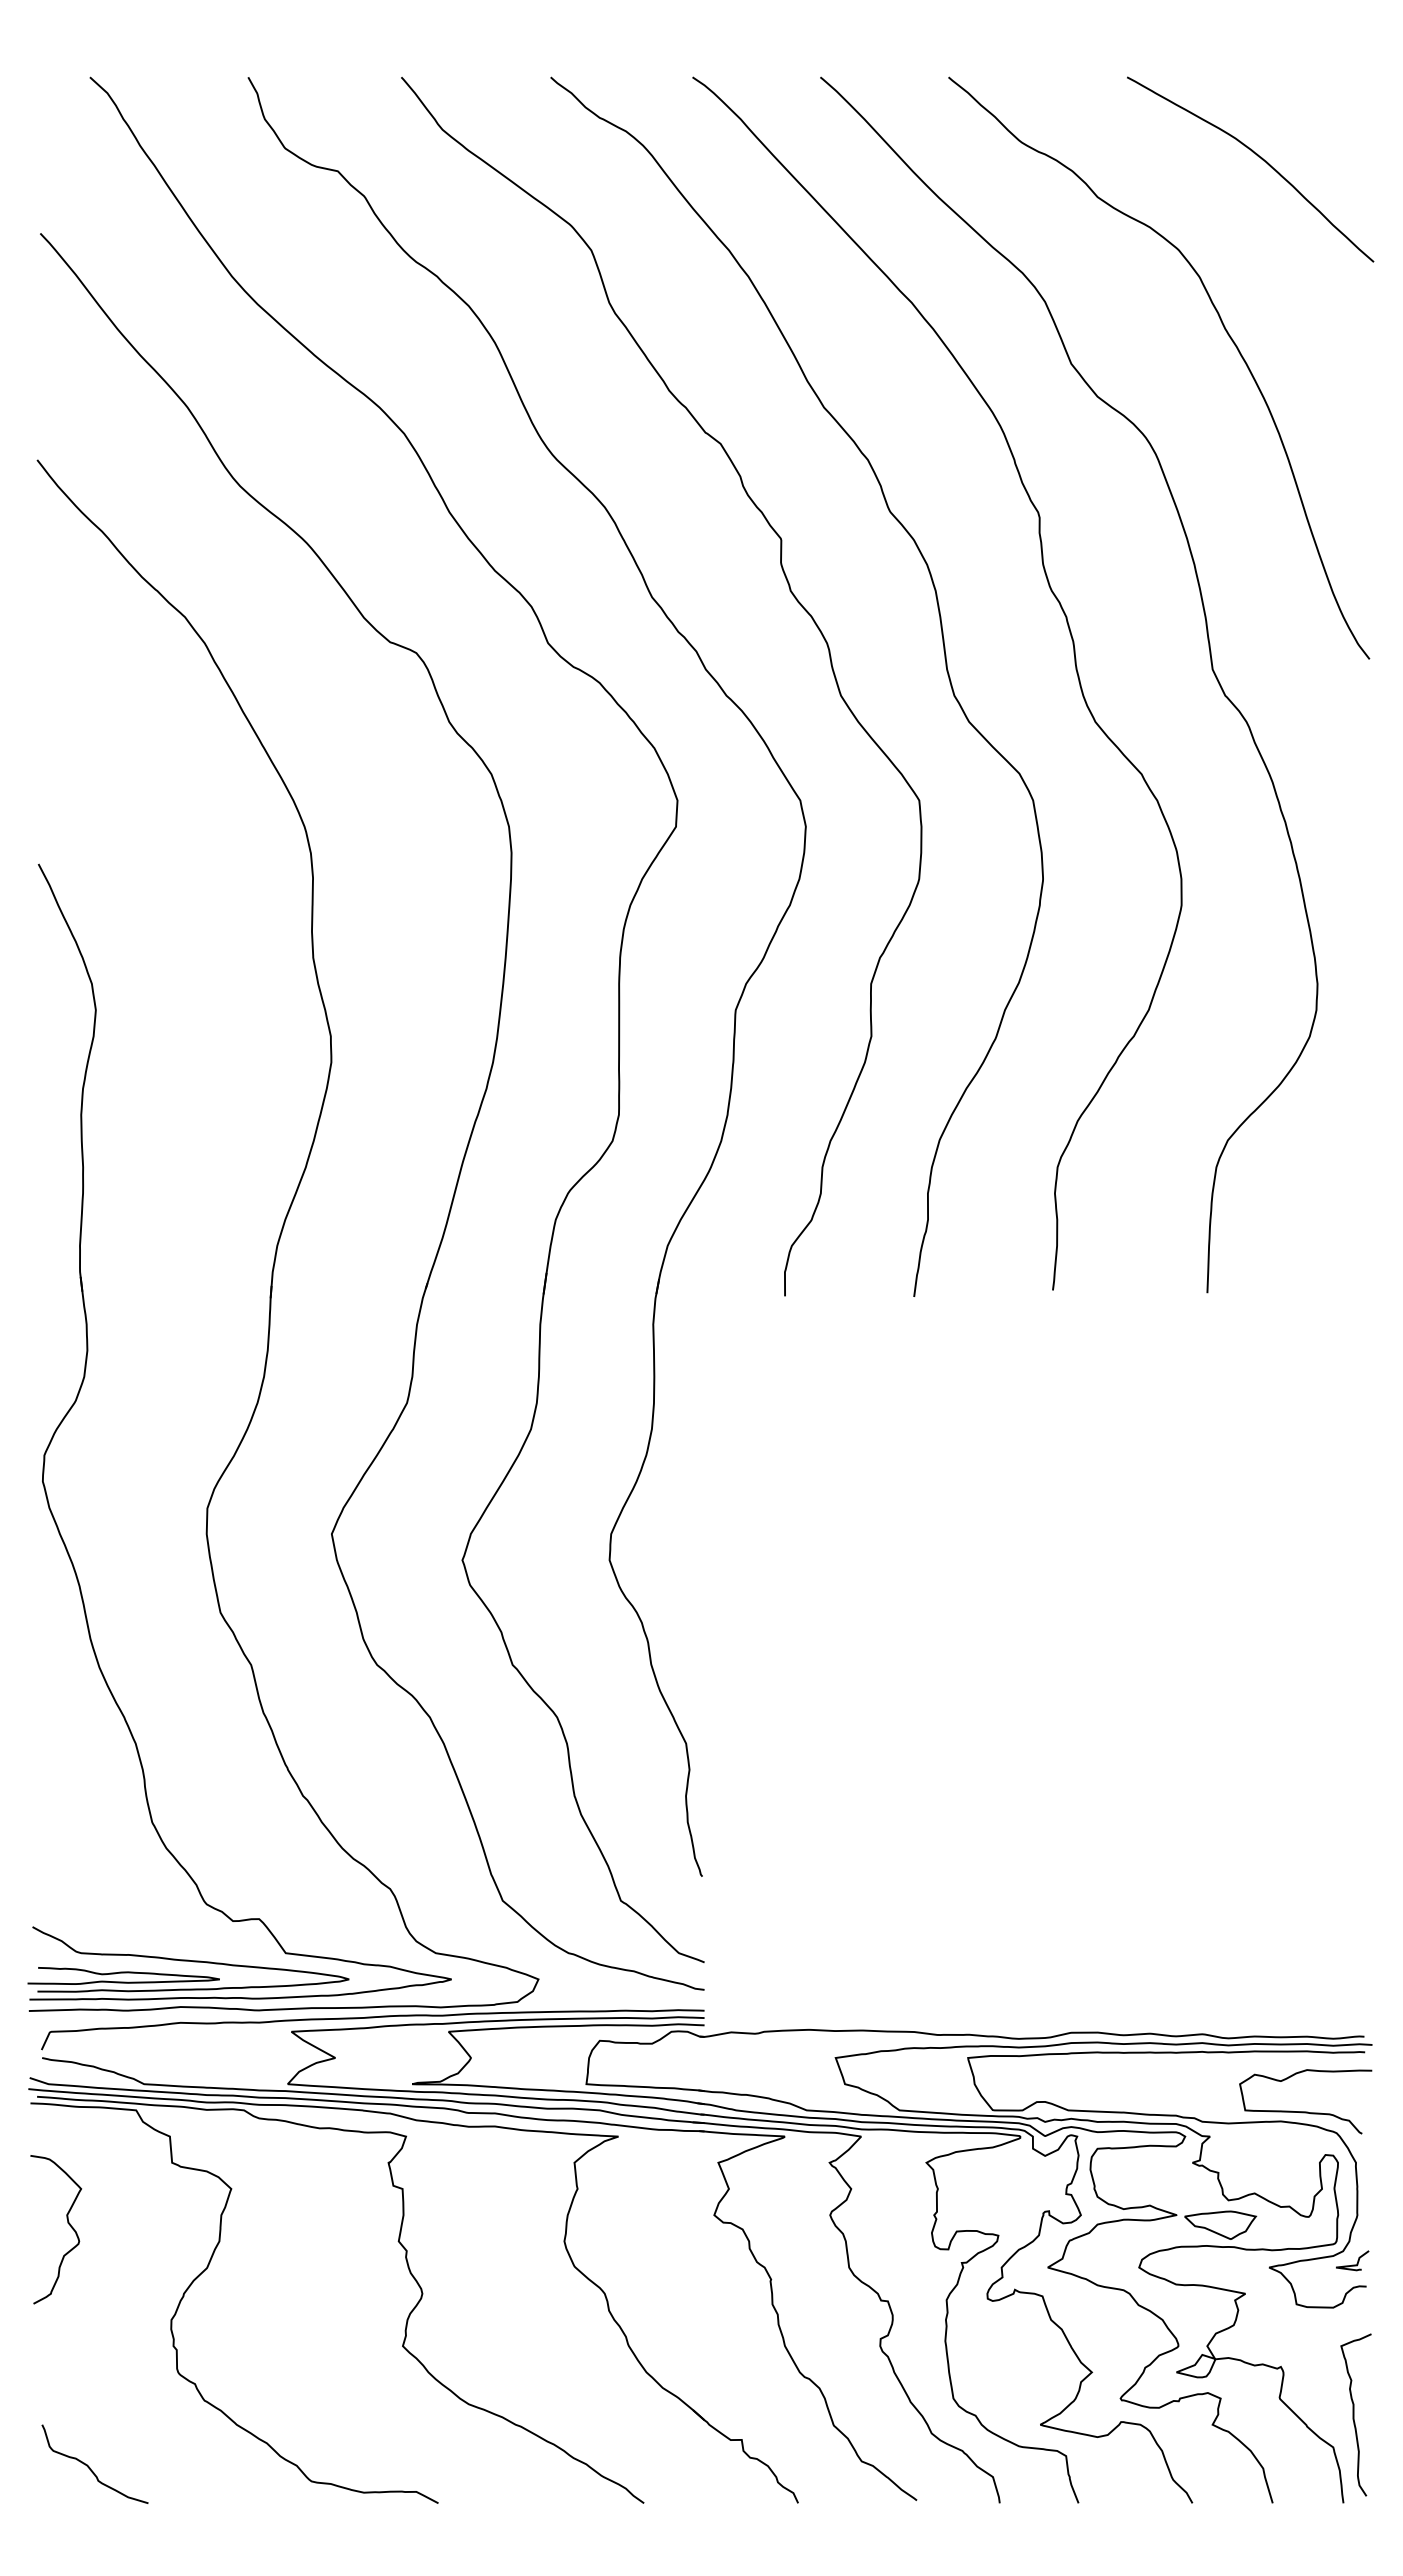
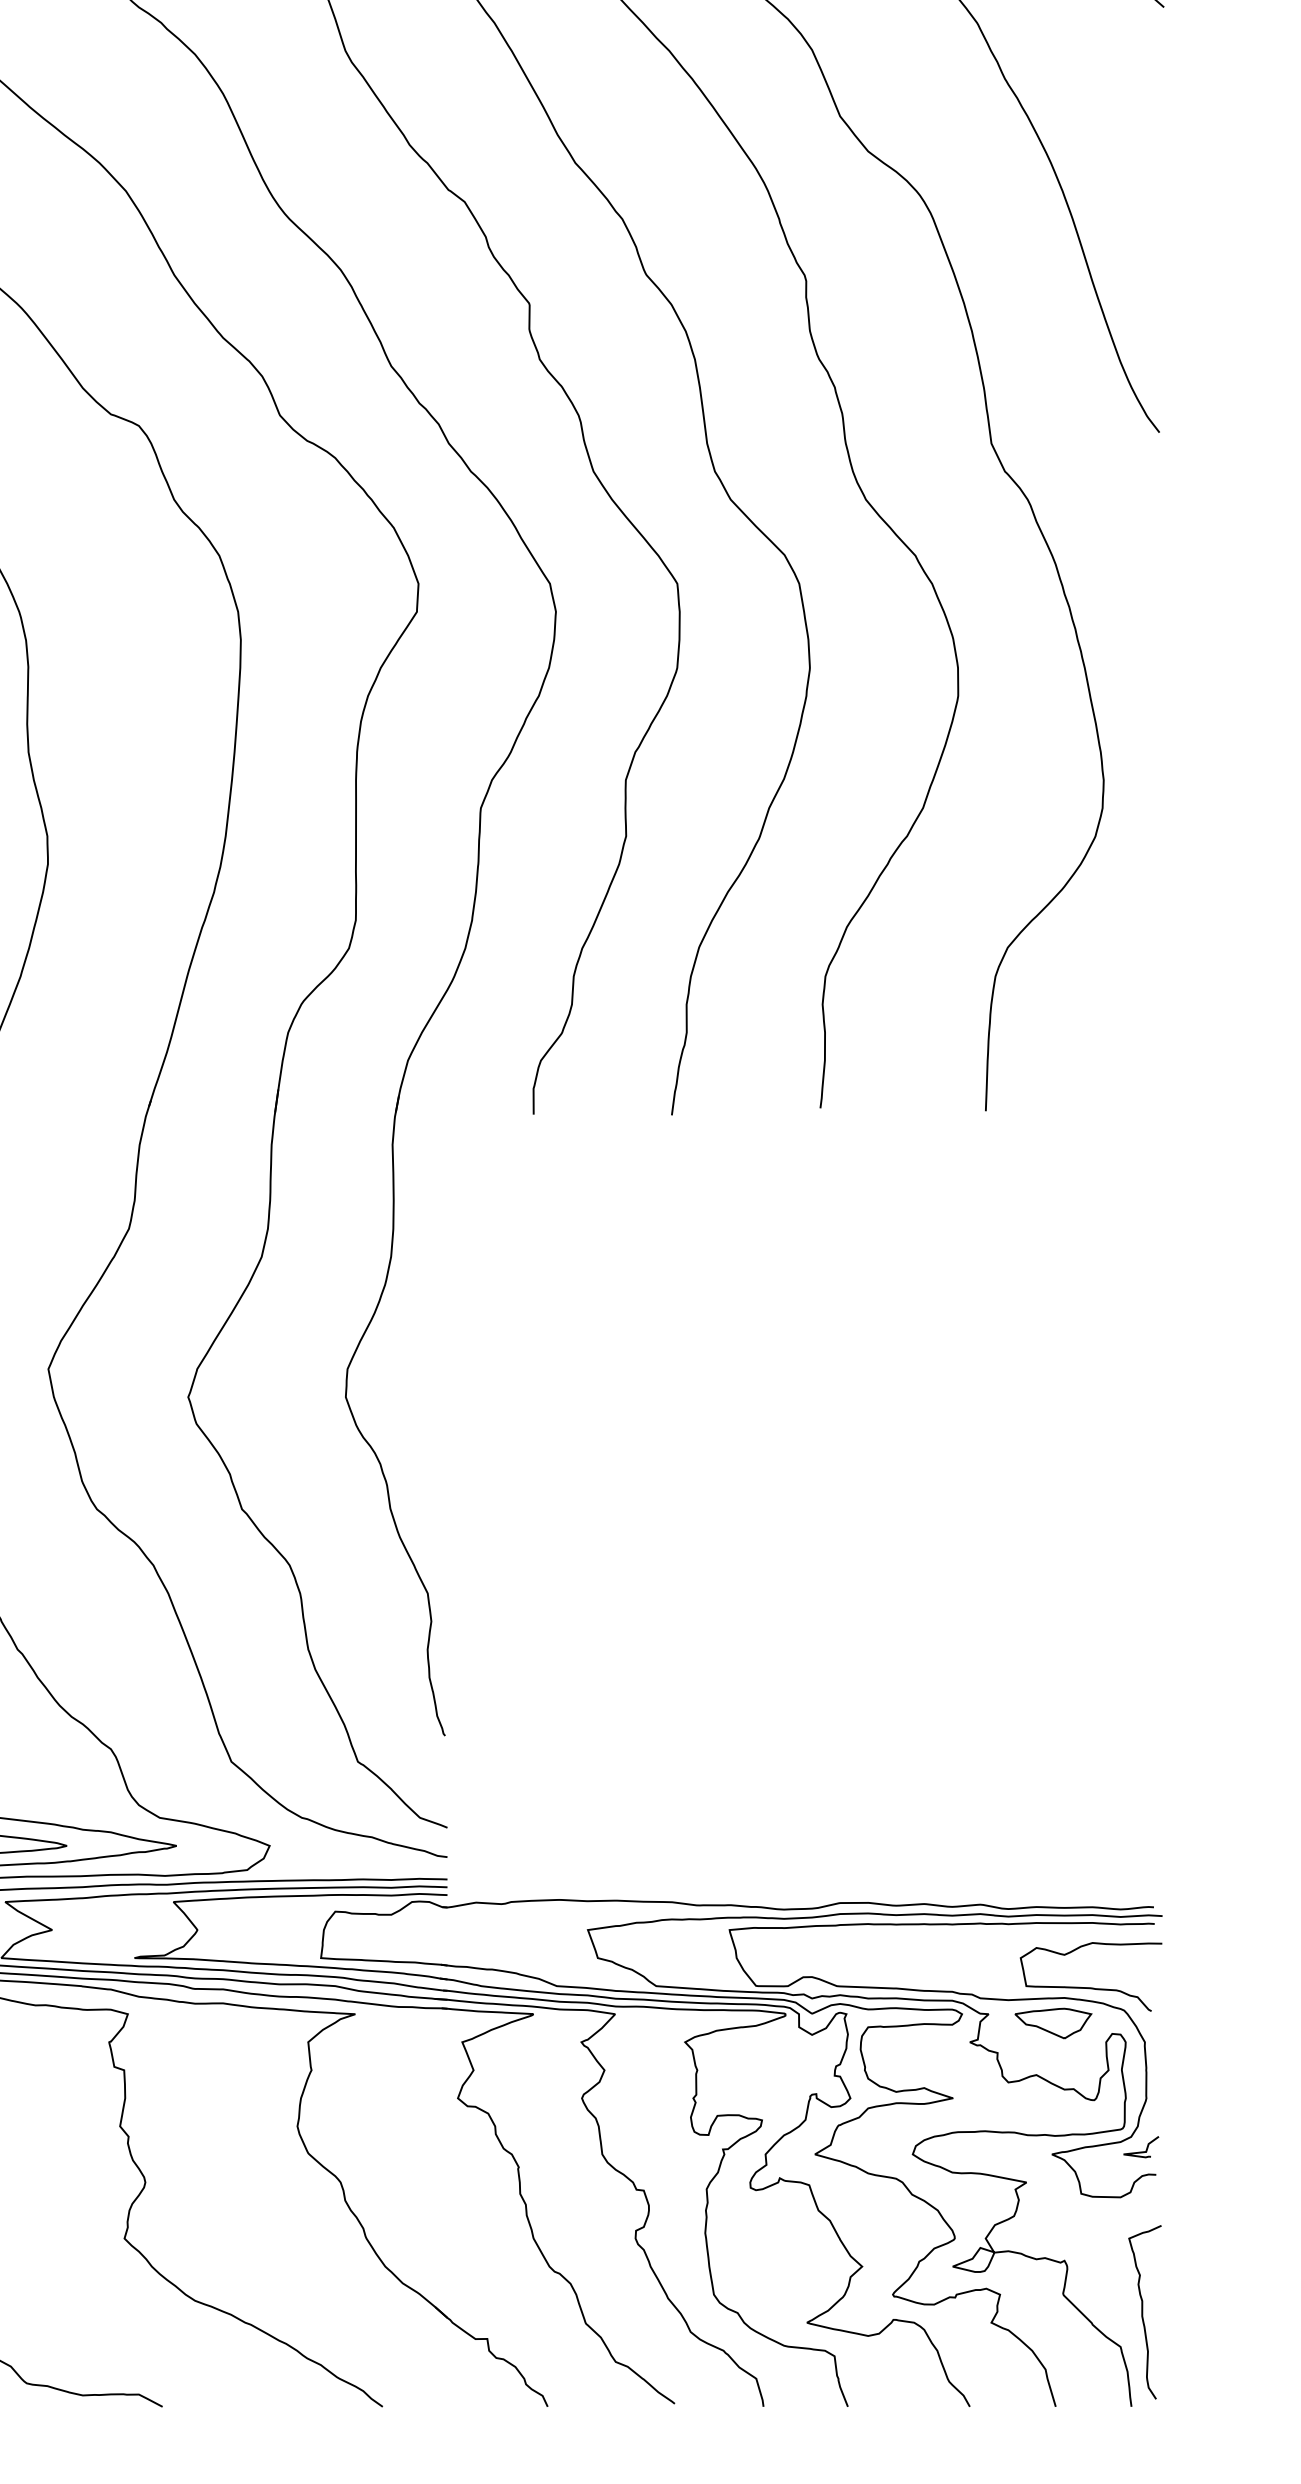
part: (1220, 2224) -> (1053, 2022), moved

